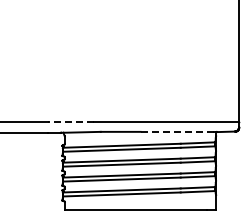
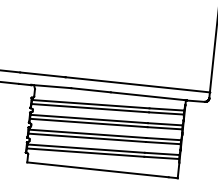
line: (71, 121) -> (43, 74), dashed -> solid
line: (177, 131) -> (147, 95), dashed -> solid

